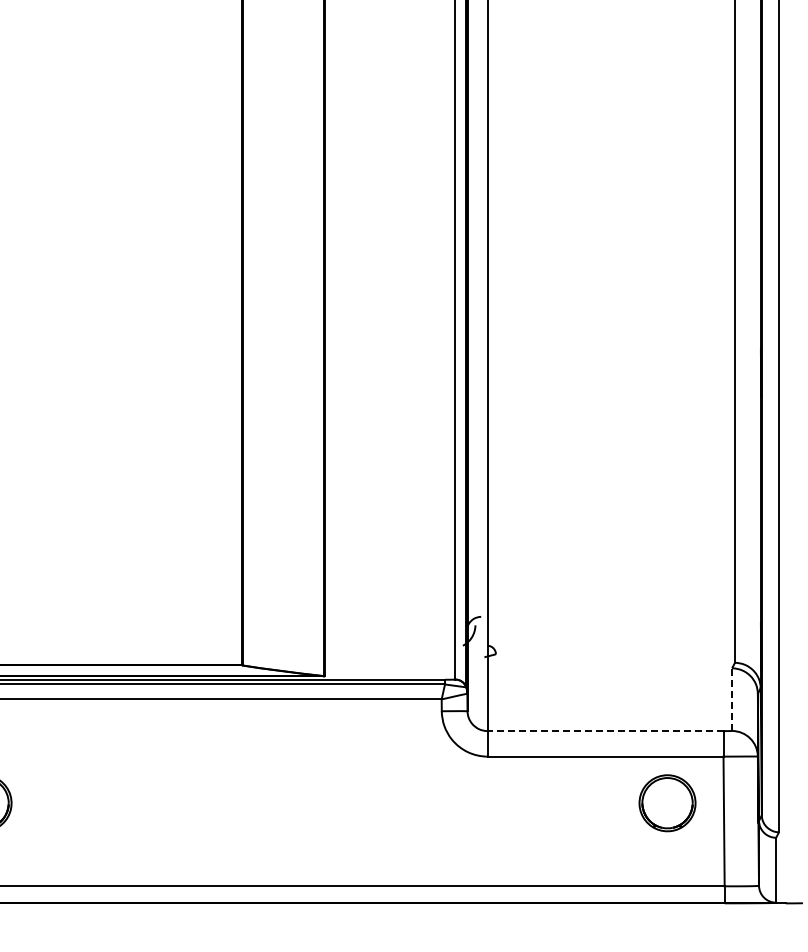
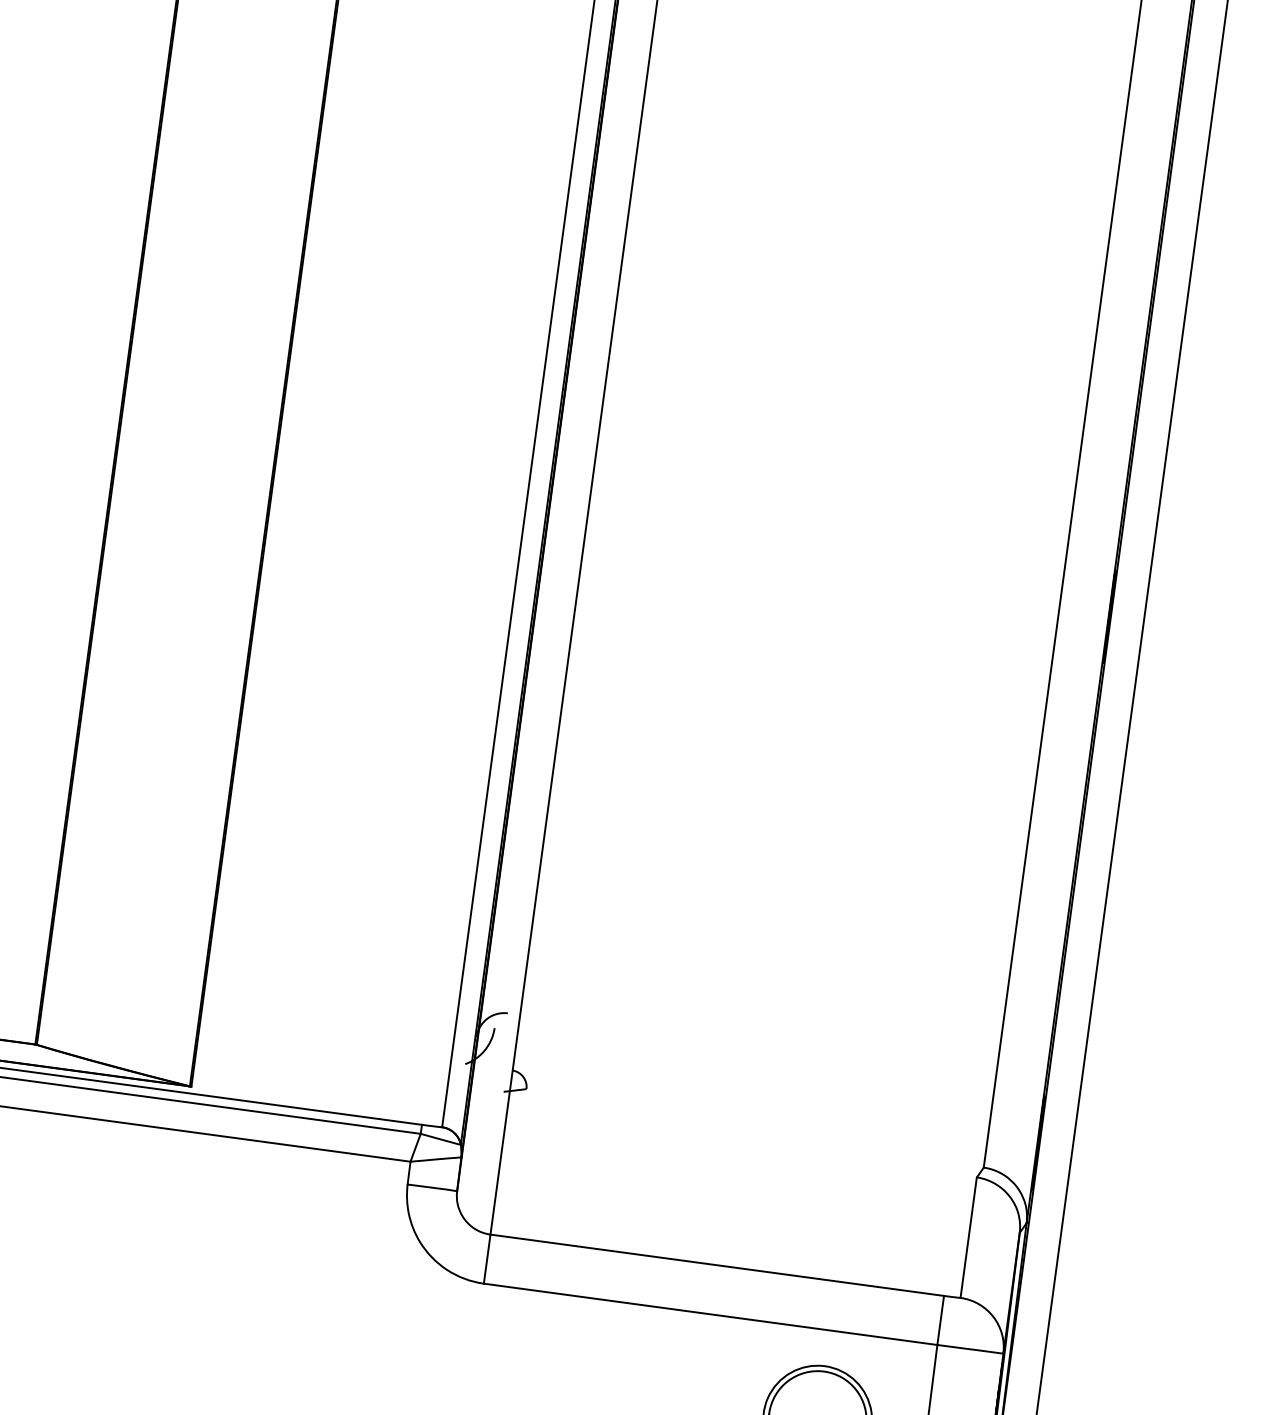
line: (732, 699) -> (969, 1237), dashed -> solid
line: (605, 731) -> (717, 1266), dashed -> solid

